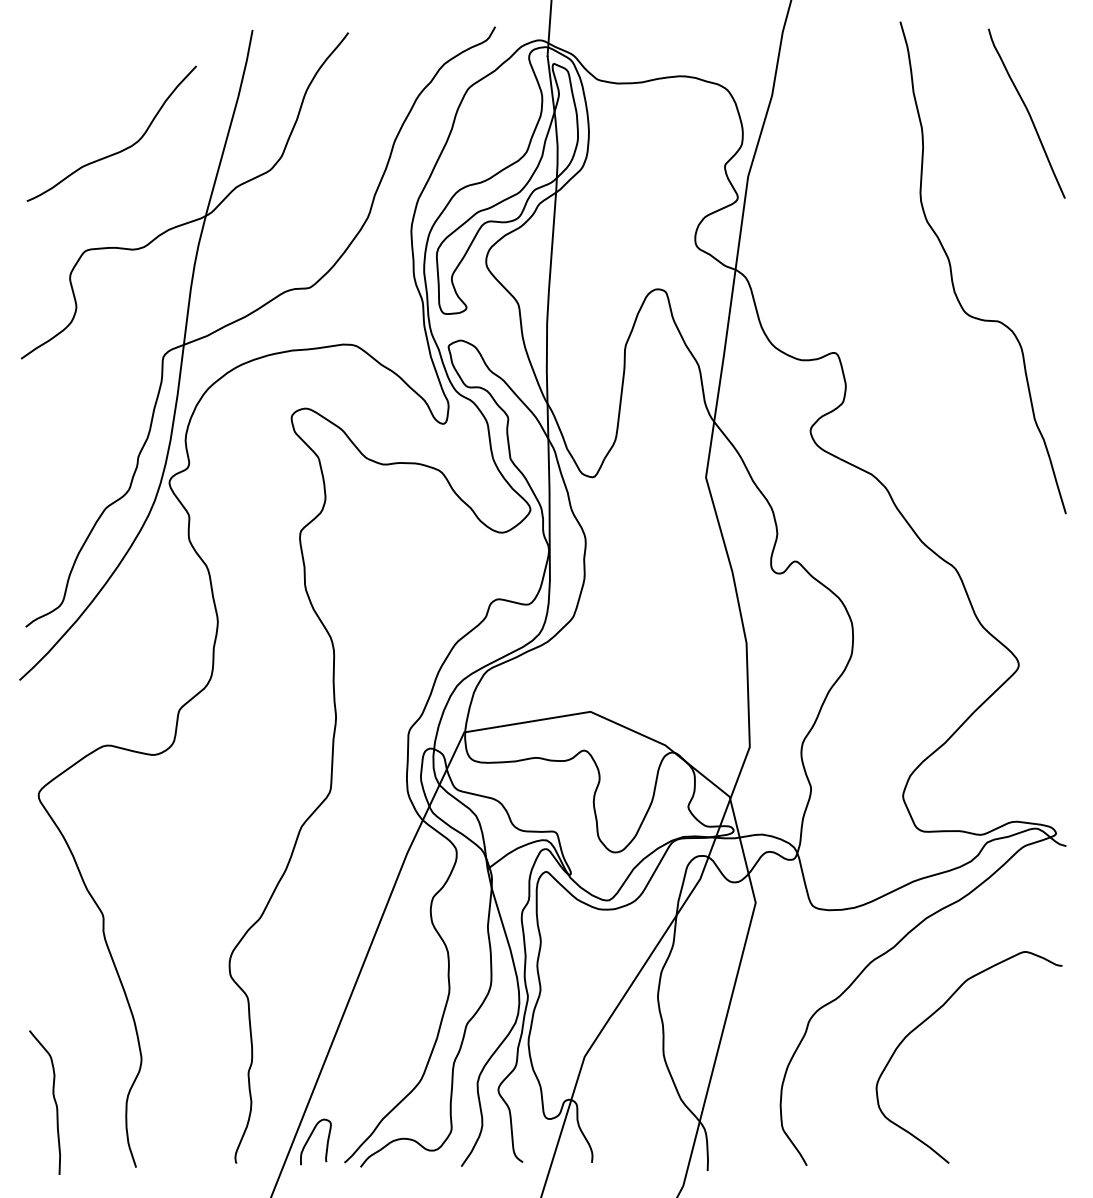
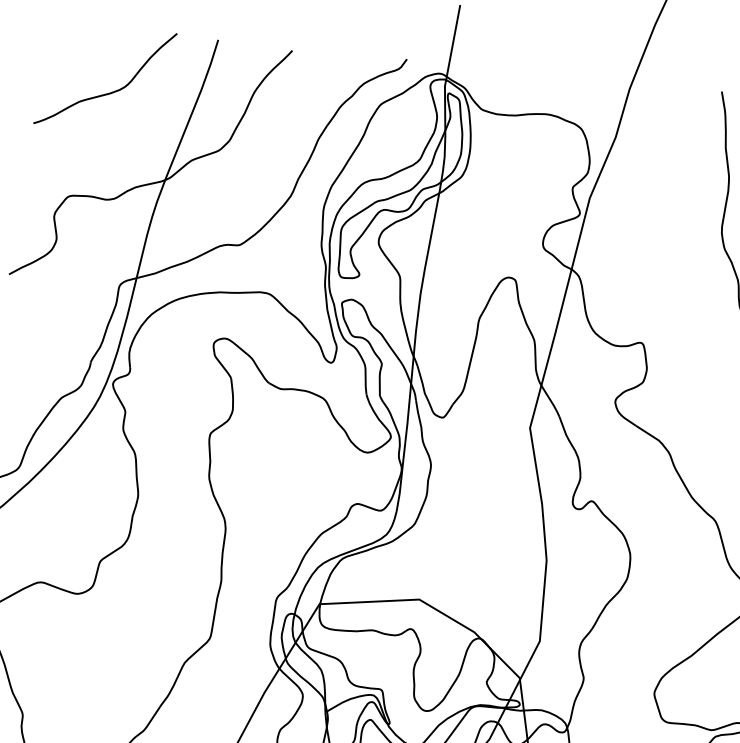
curve: (120, 150) -> (110, 92), moved

